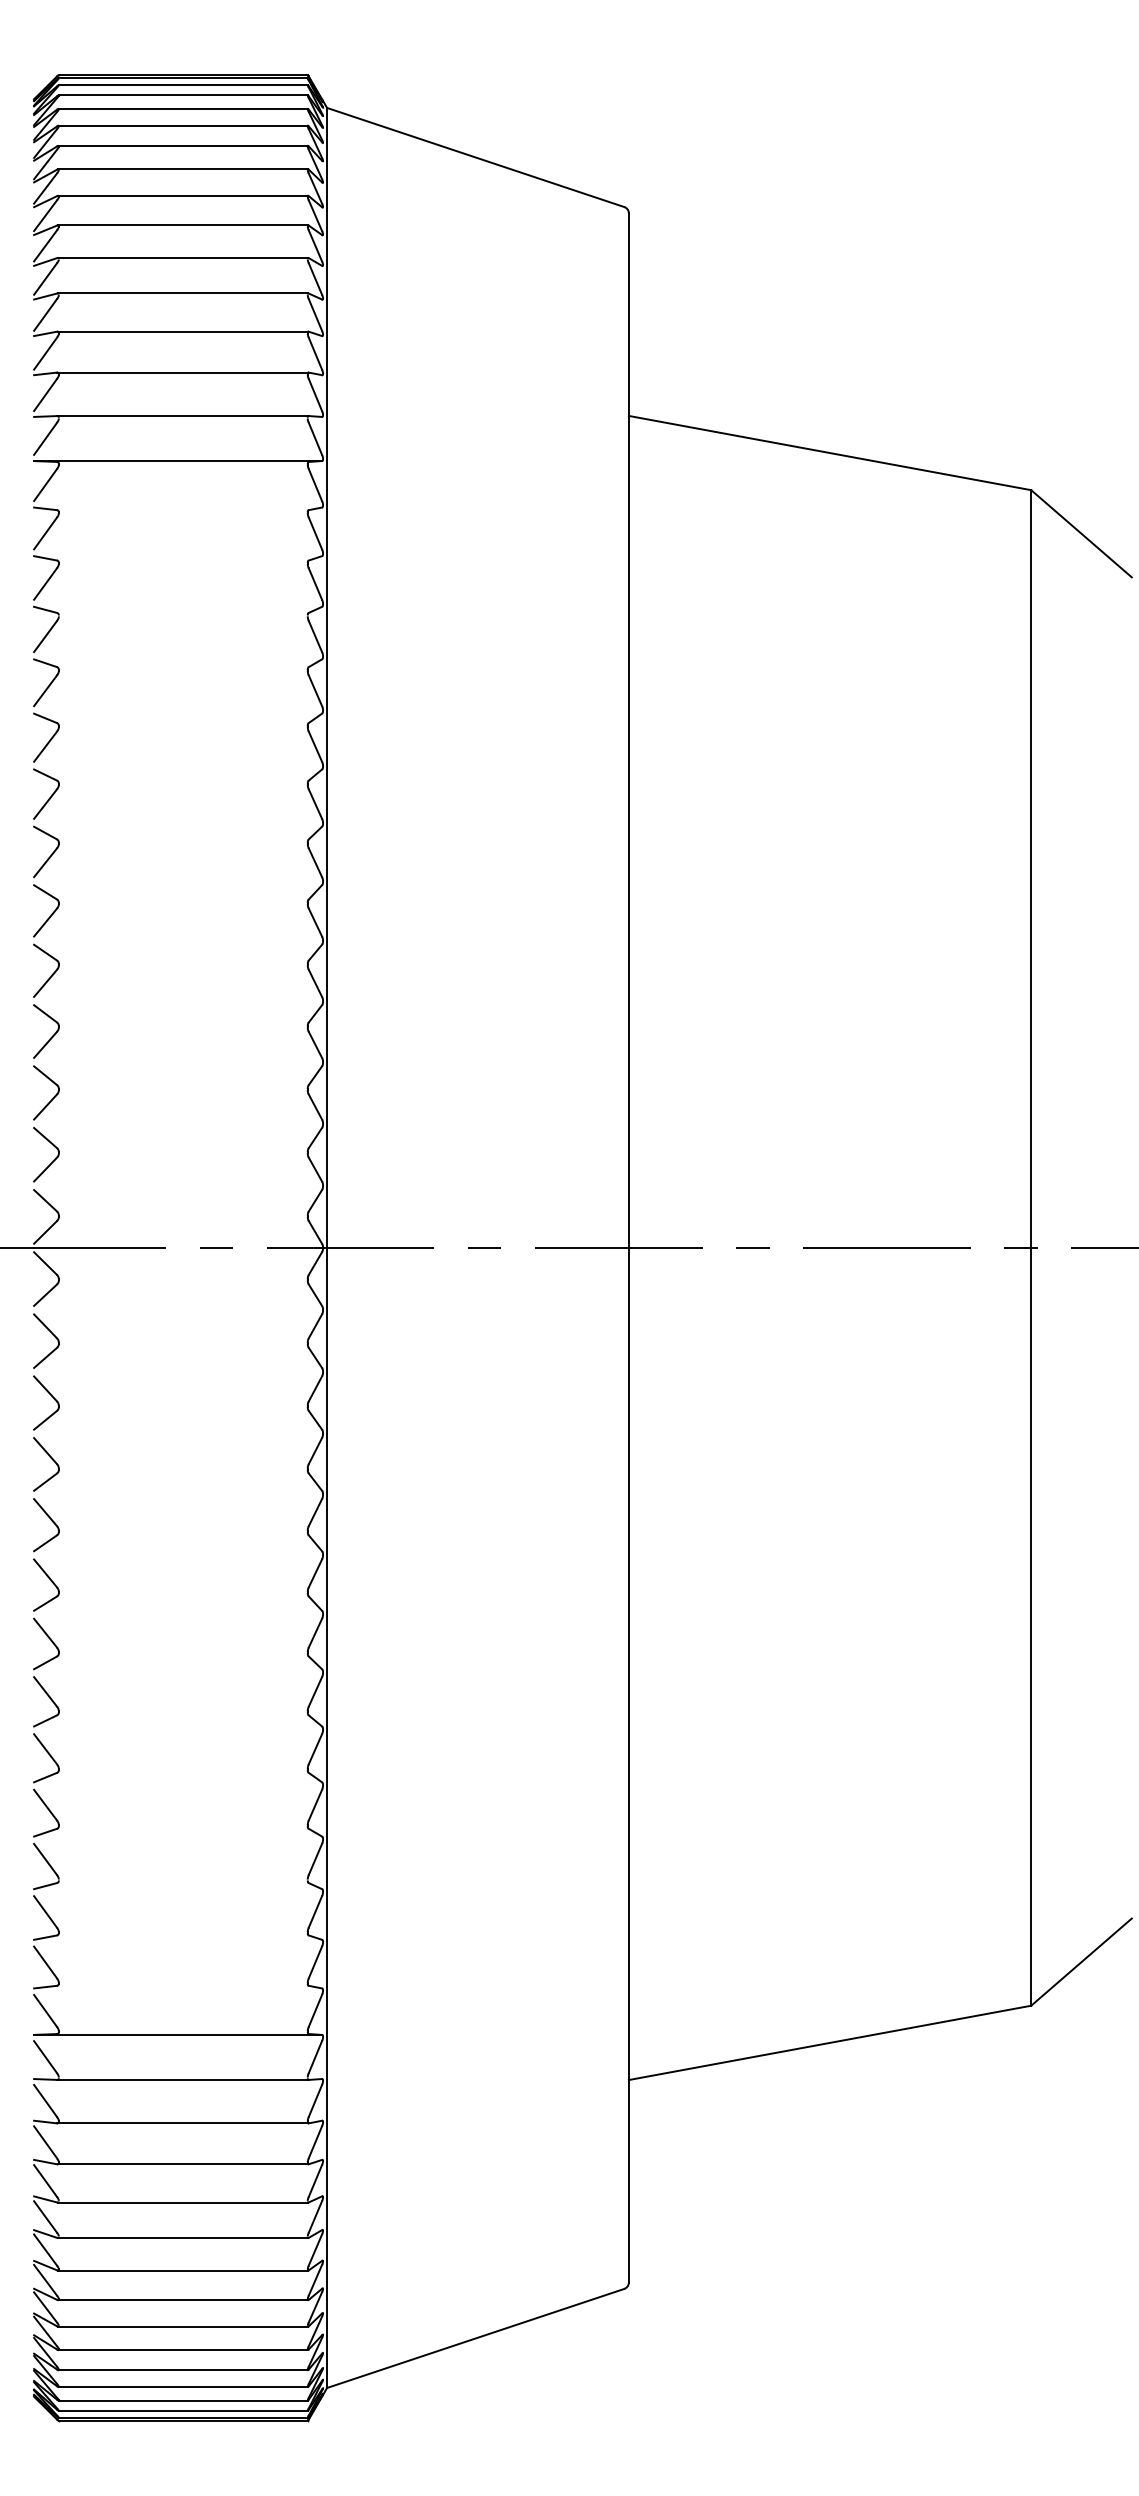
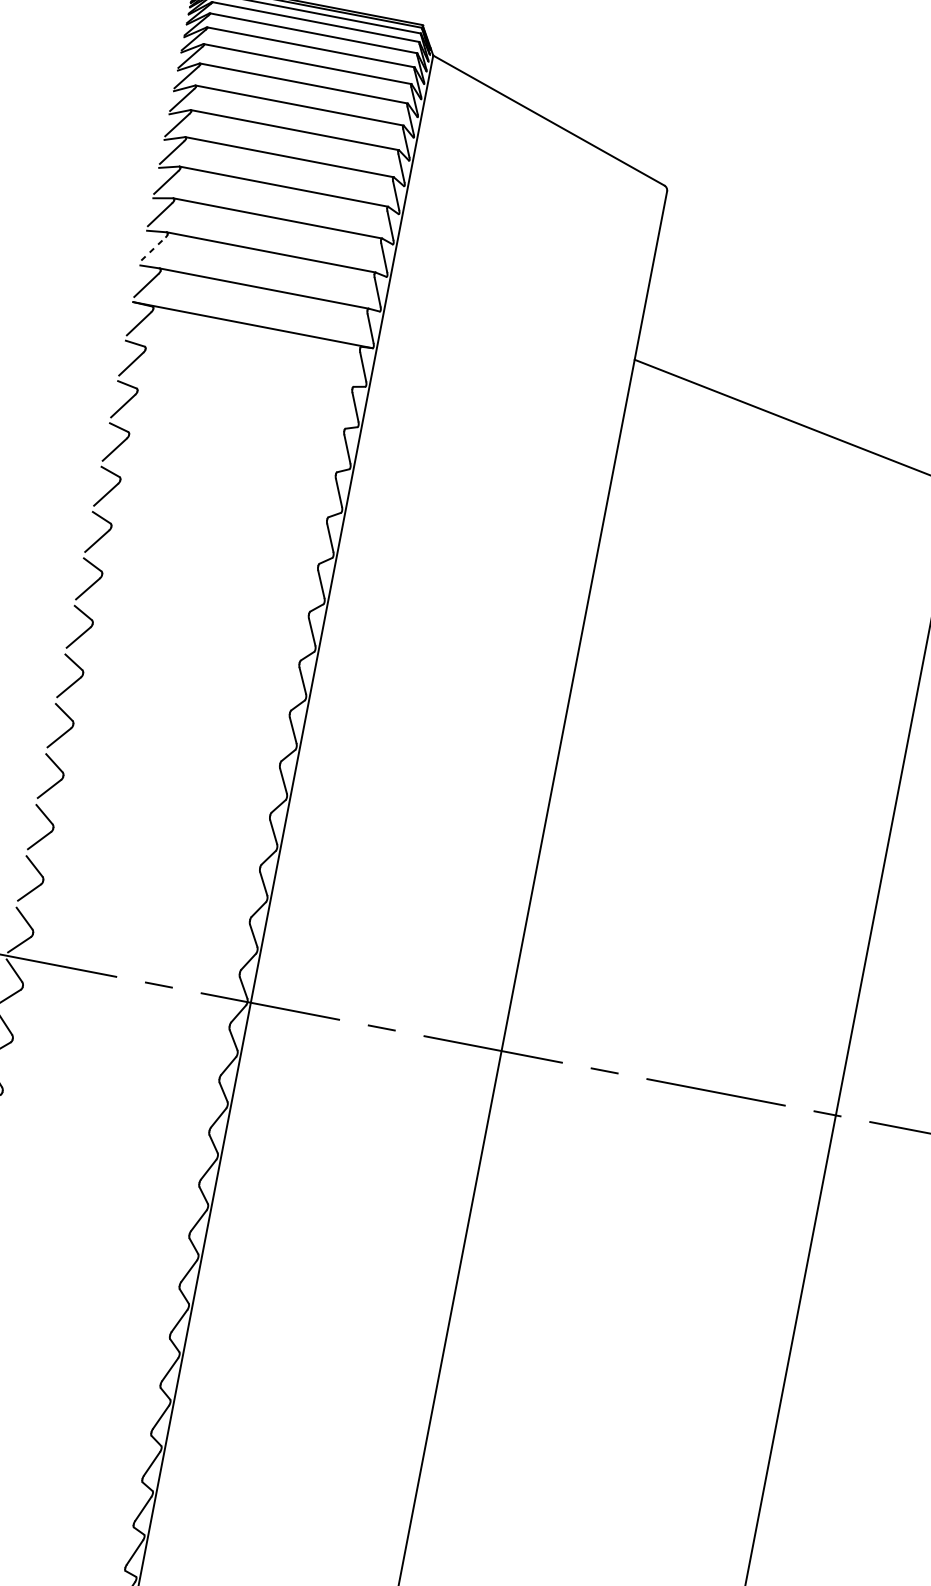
line: (45, 395) -> (153, 249), solid -> dashed

